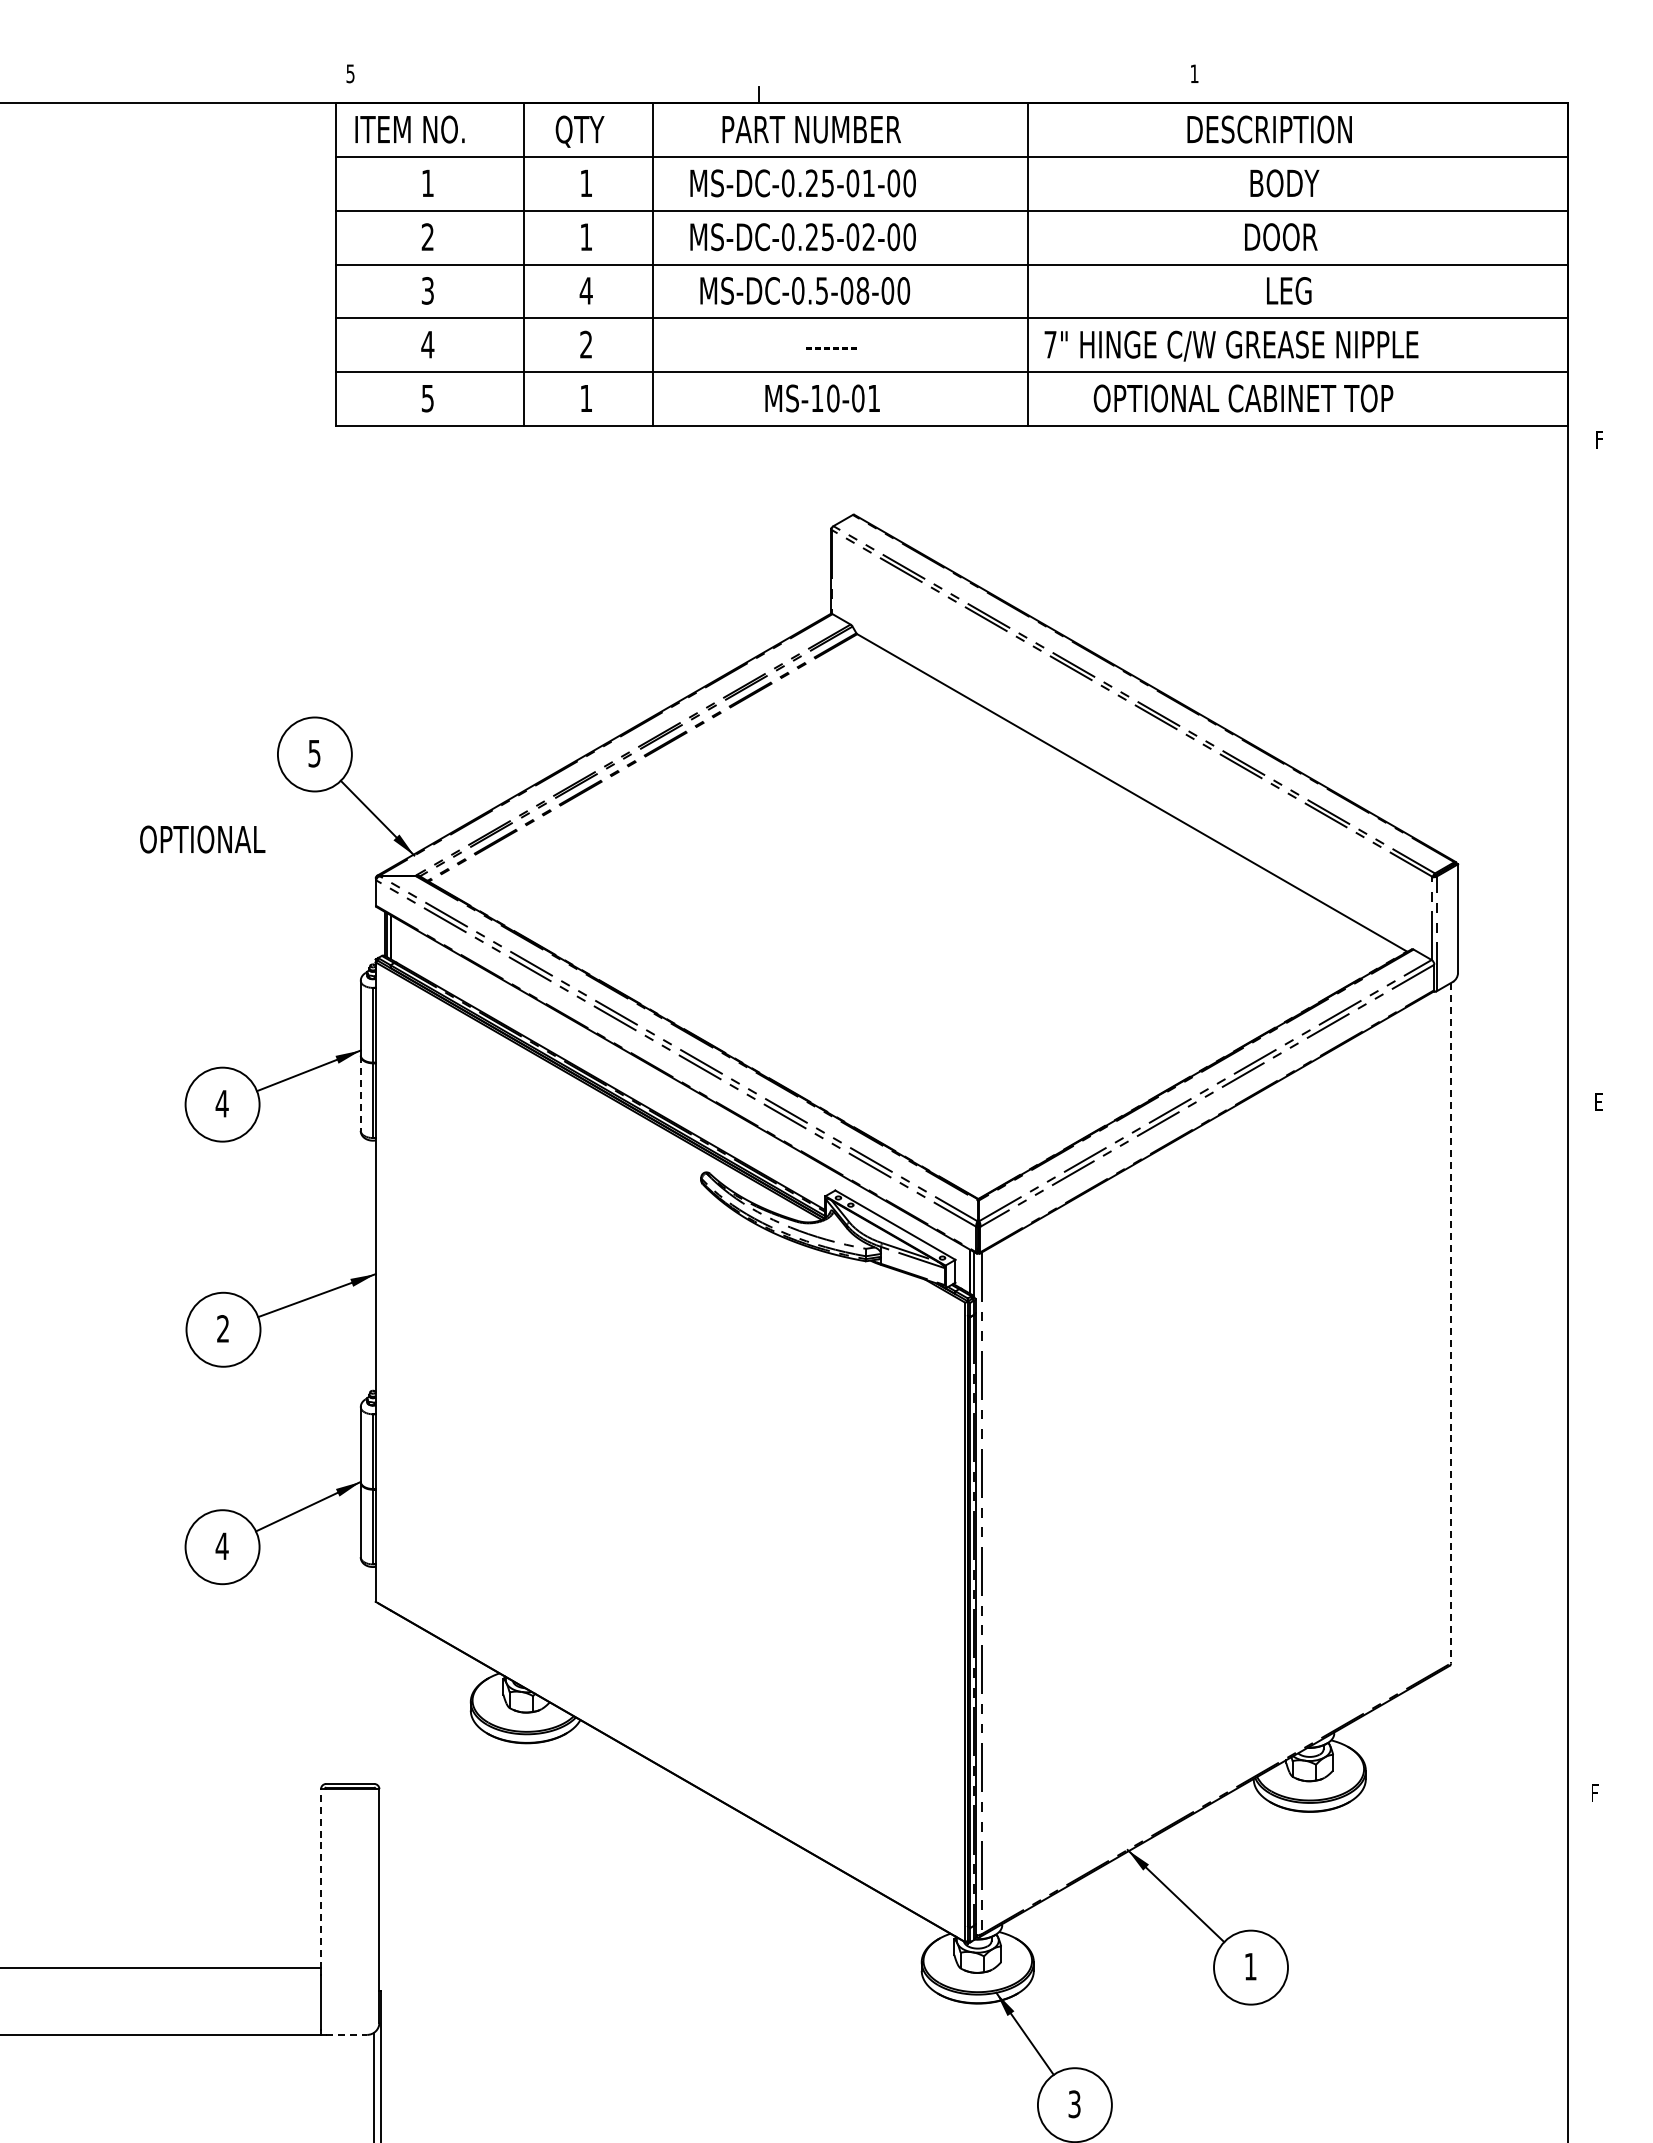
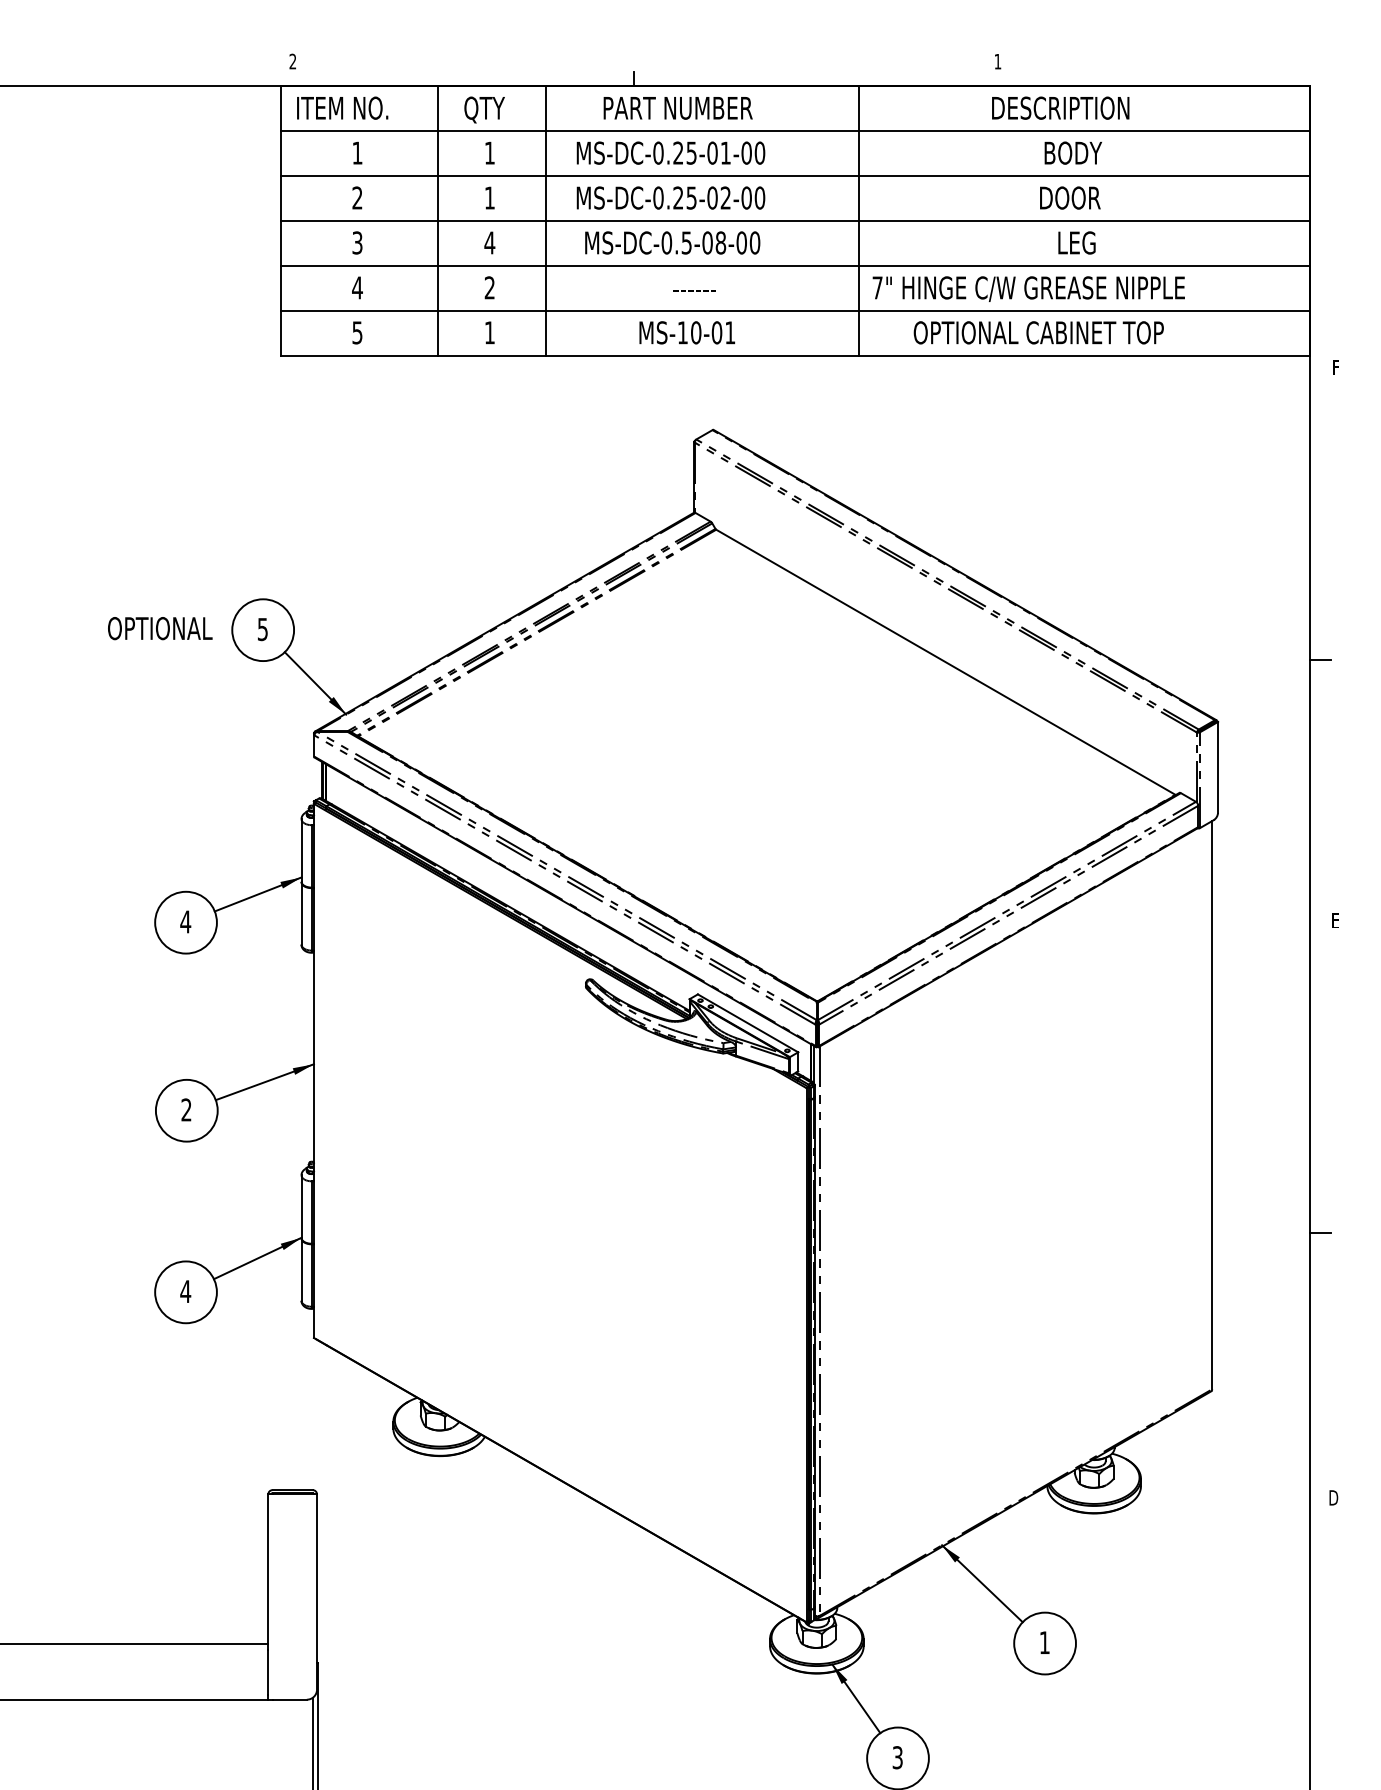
text: (350, 73) -> (292, 61), 5 -> 2
line: (1580, 789) -> (1320, 659), added
text: (202, 839) -> (160, 628), moved
line: (360, 1094) -> (301, 914), dashed -> solid
line: (1451, 1323) -> (1212, 1105), dashed -> solid
line: (1580, 1476) -> (1320, 1233), added
text: (1596, 1793) -> (1333, 1498), F -> D
line: (321, 1878) -> (268, 1569), dashed -> solid
line: (347, 2034) -> (290, 1699), dashed -> solid

